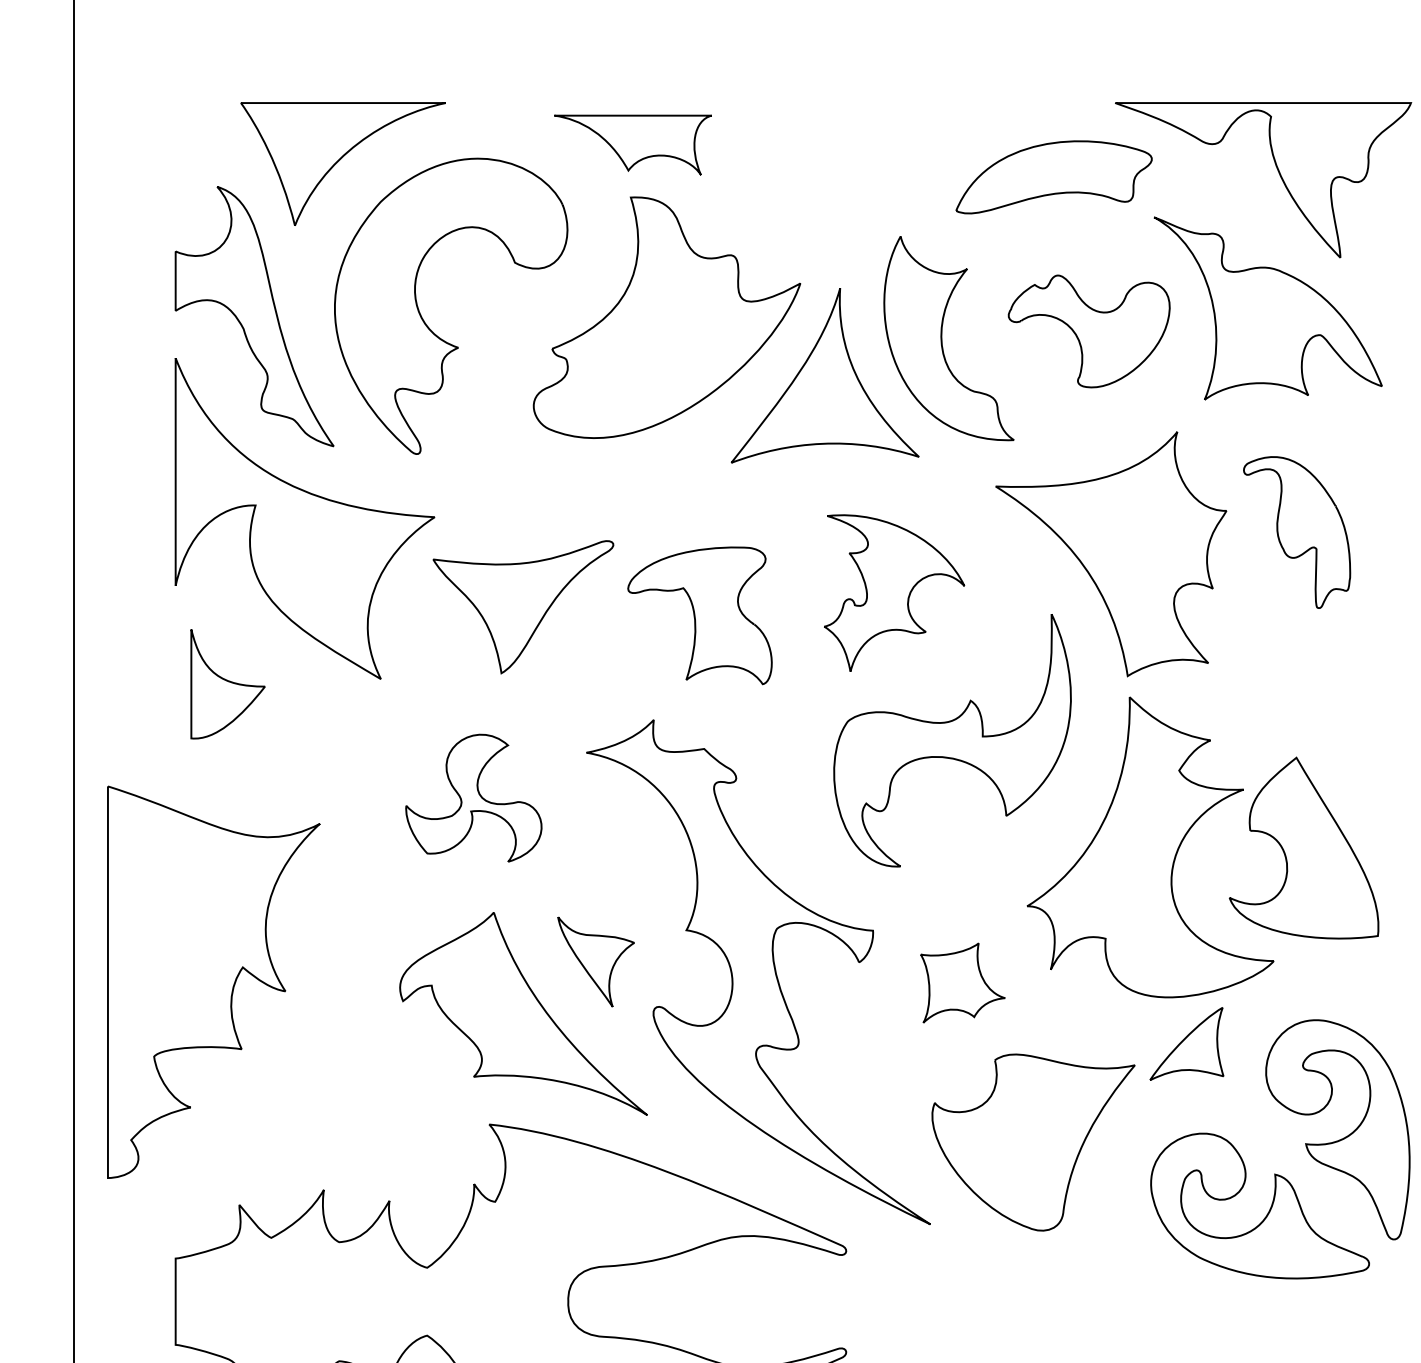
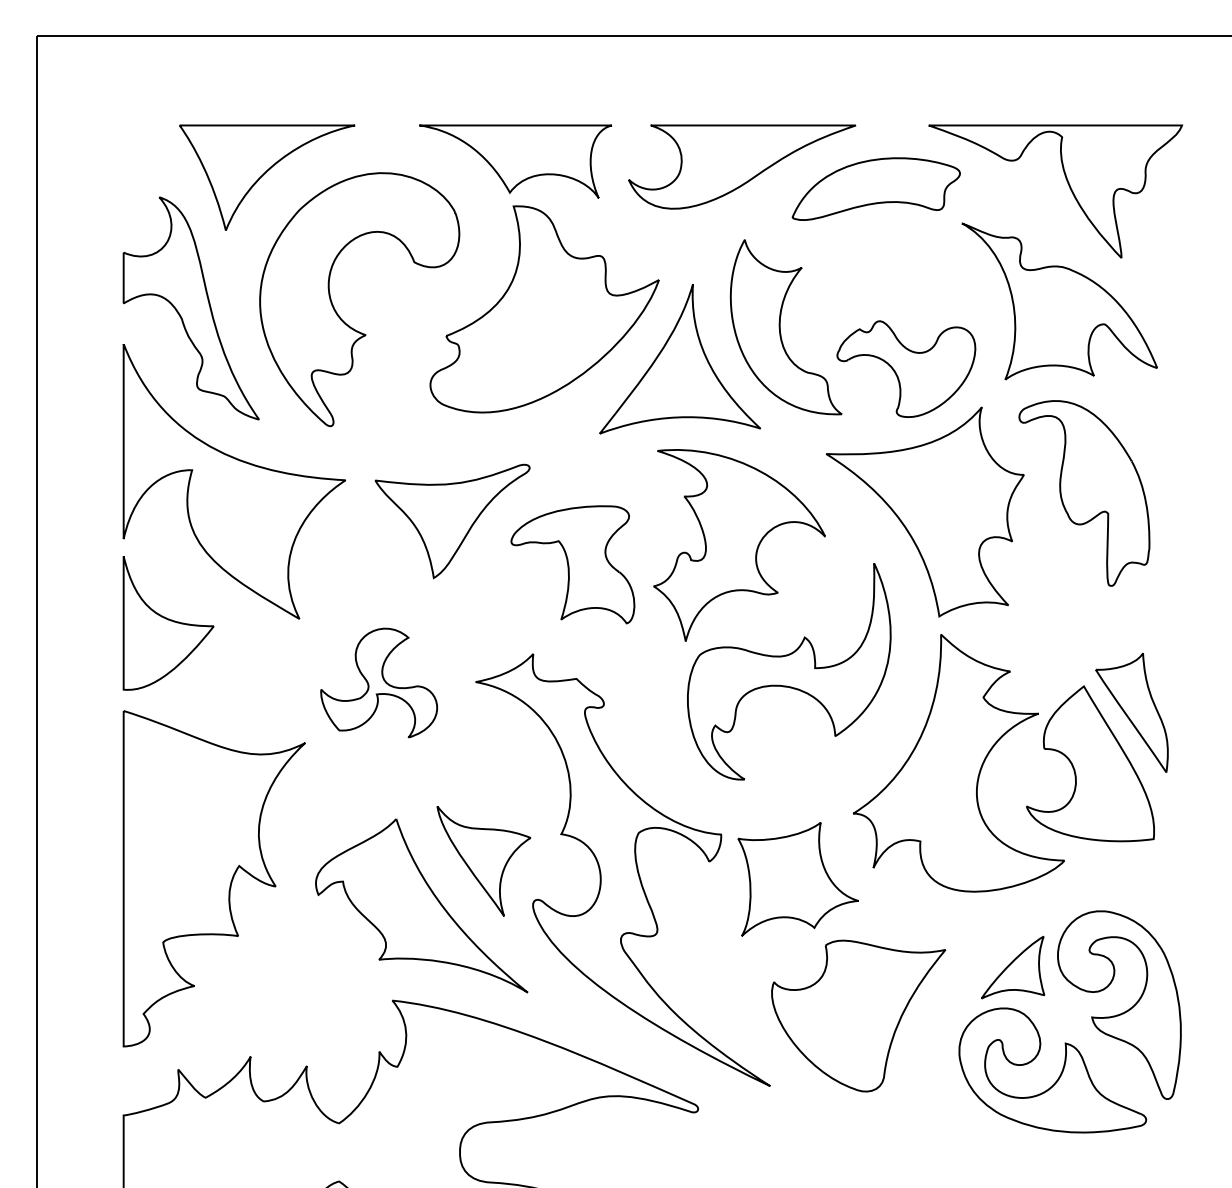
part: (633, 145) -> (515, 161), size x1.43
part: (897, 150) -> (742, 166), added
part: (1089, 330) -> (906, 368), moved
part: (1297, 532) -> (1084, 493), size x1.43
part: (894, 593) -> (739, 545), size x1.43
part: (523, 607) -> (452, 521), moved
part: (227, 684) -> (168, 623), size x1.43
part: (1352, 788) -> (1131, 712), added
part: (474, 797) -> (379, 682), moved
part: (595, 962) -> (483, 861), size x1.43
part: (212, 981) -> (213, 878), moved
part: (962, 983) -> (797, 879), size x1.67
part: (1187, 1043) -> (1013, 967), moved

